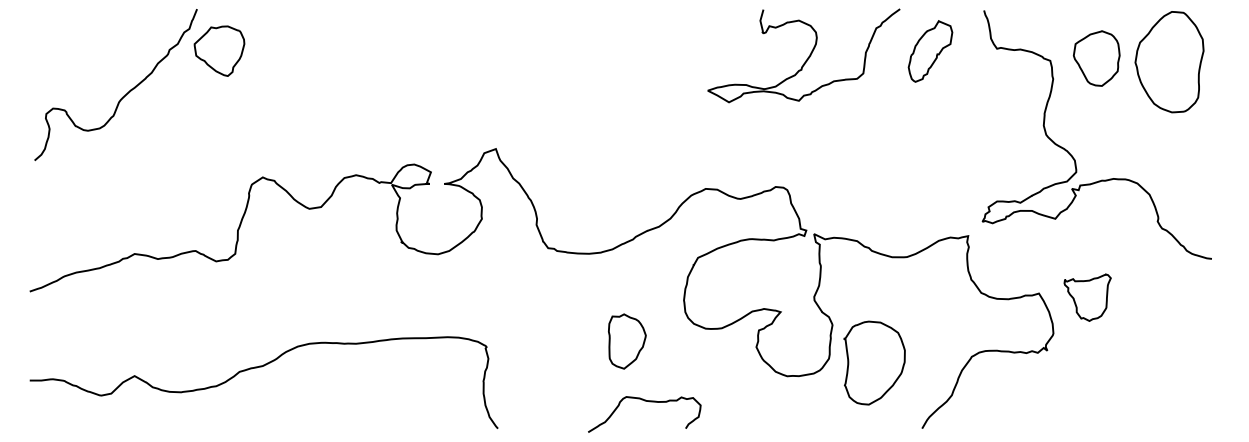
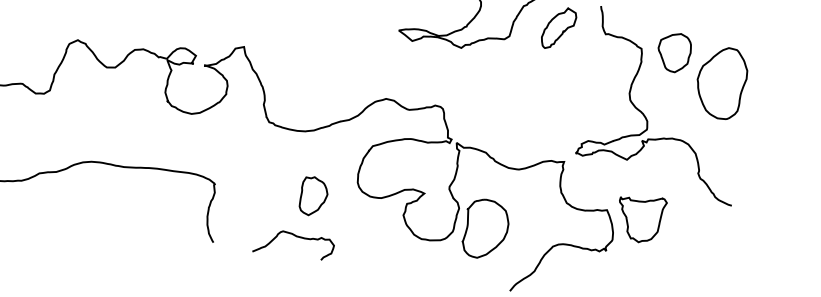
part: (1169, 62) -> (721, 83), moved
part: (1087, 297) -> (640, 218), size x1.43
part: (874, 362) -> (485, 229), moved
curve: (644, 401) -> (295, 236), moved

